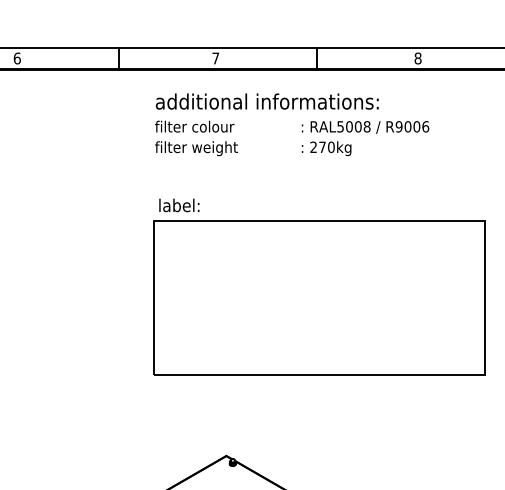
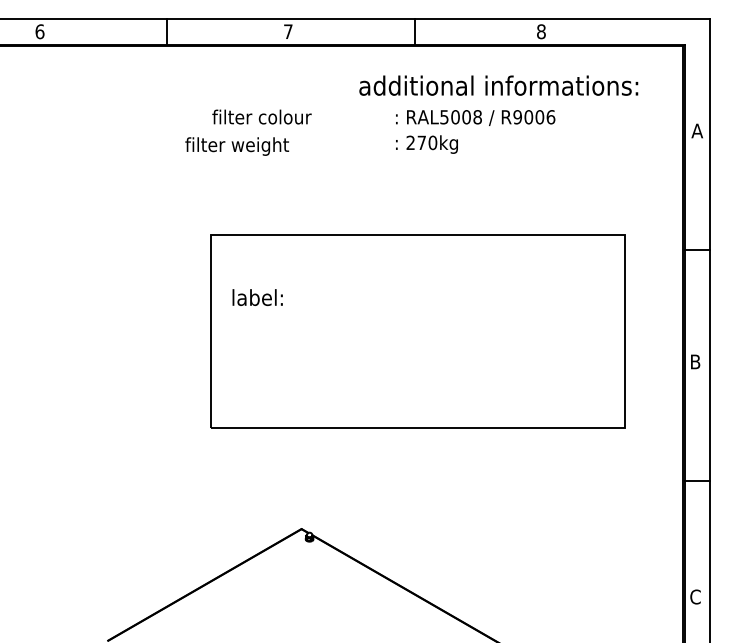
text: (267, 101) -> (498, 85), moved
text: (196, 148) -> (237, 146), moved
text: (179, 205) -> (257, 297), moved

